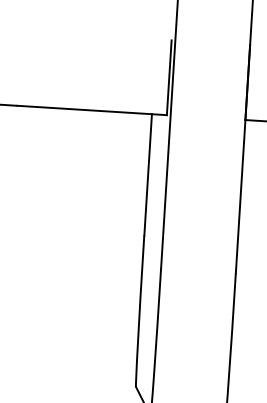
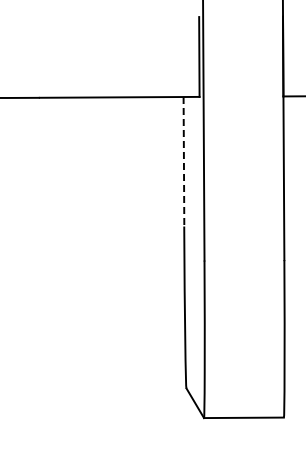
line: (147, 174) -> (183, 161), solid -> dashed

